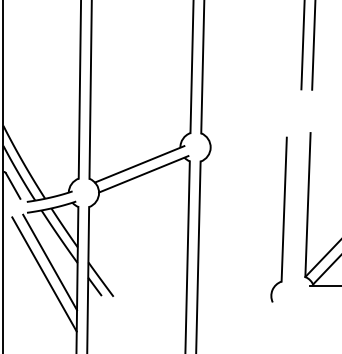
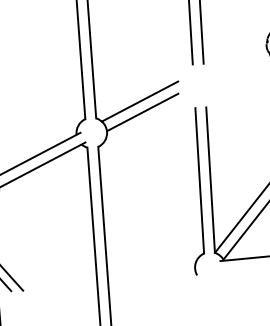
line: (245, 120) -> (139, 101), added
line: (247, 131) -> (142, 112), added
part: (278, 219) -> (194, 191), moved

